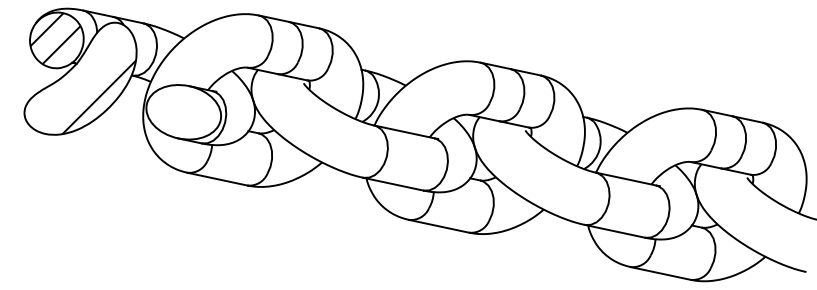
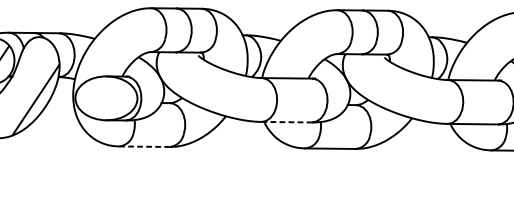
line: (217, 179) -> (144, 146), solid -> dashed
line: (393, 184) -> (287, 122), solid -> dashed

